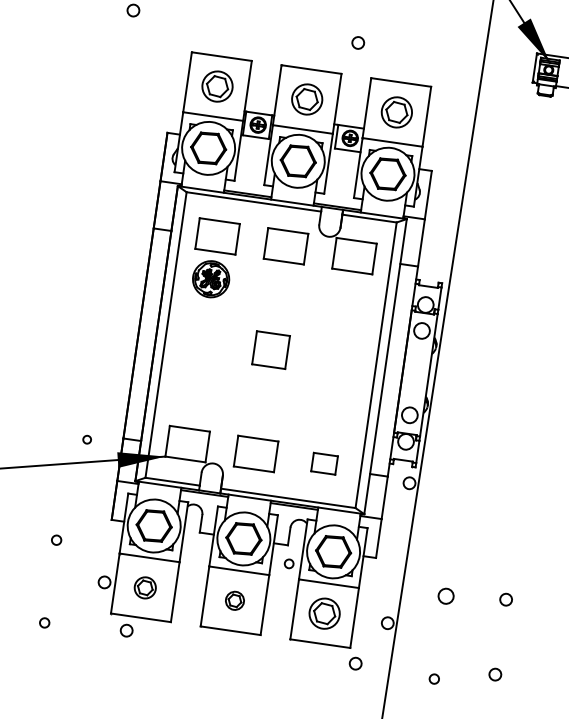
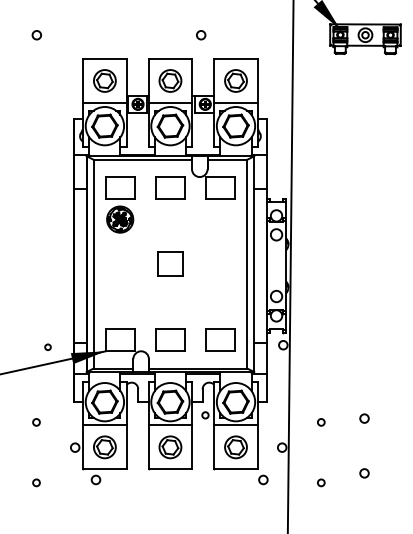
part: (324, 463) -> (220, 339), size x1.67
part: (144, 587) -> (104, 447), size x1.43
circle: (446, 596) -> (321, 422), size x0.62
part: (234, 600) -> (170, 447), size x1.67

